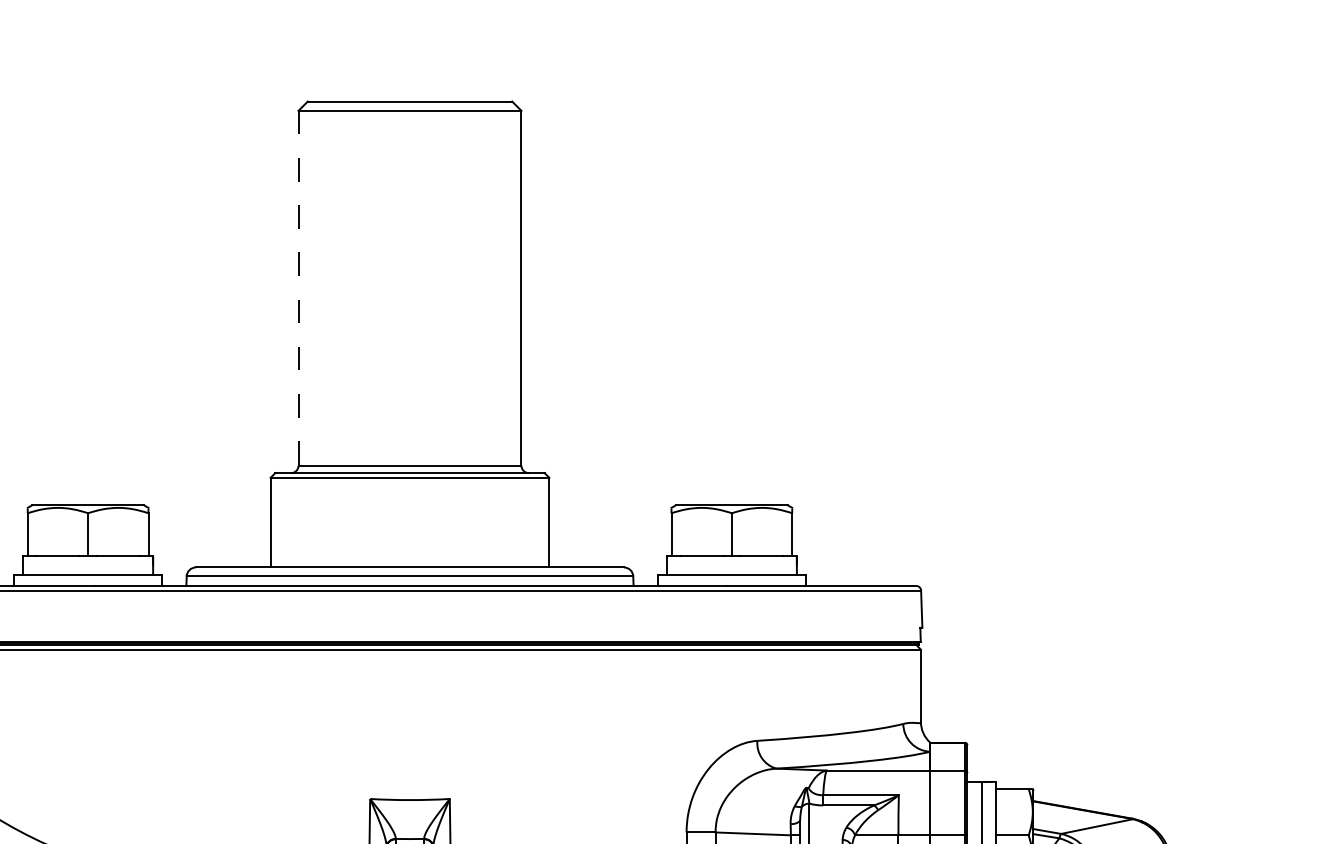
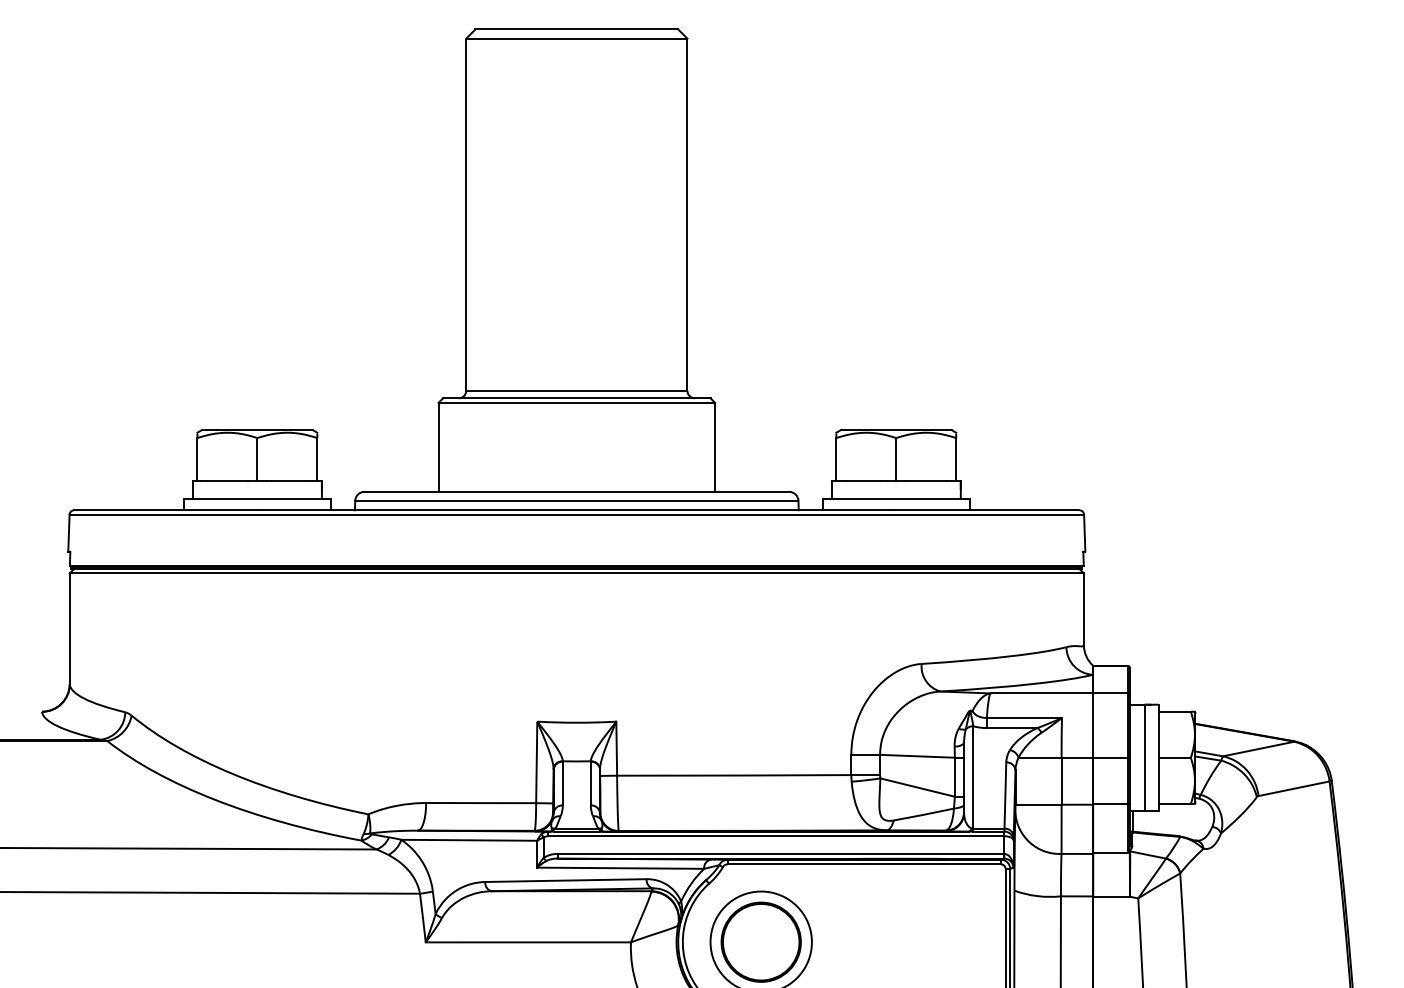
line: (298, 288) -> (466, 215), dashed -> solid

